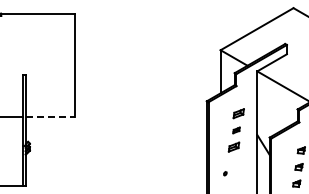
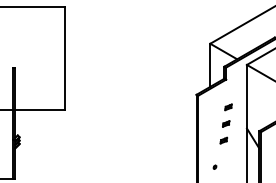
part: (238, 113) -> (228, 107), size x0.62
line: (50, 116) -> (40, 110), dashed -> solid
part: (234, 146) -> (224, 140), size x0.62

